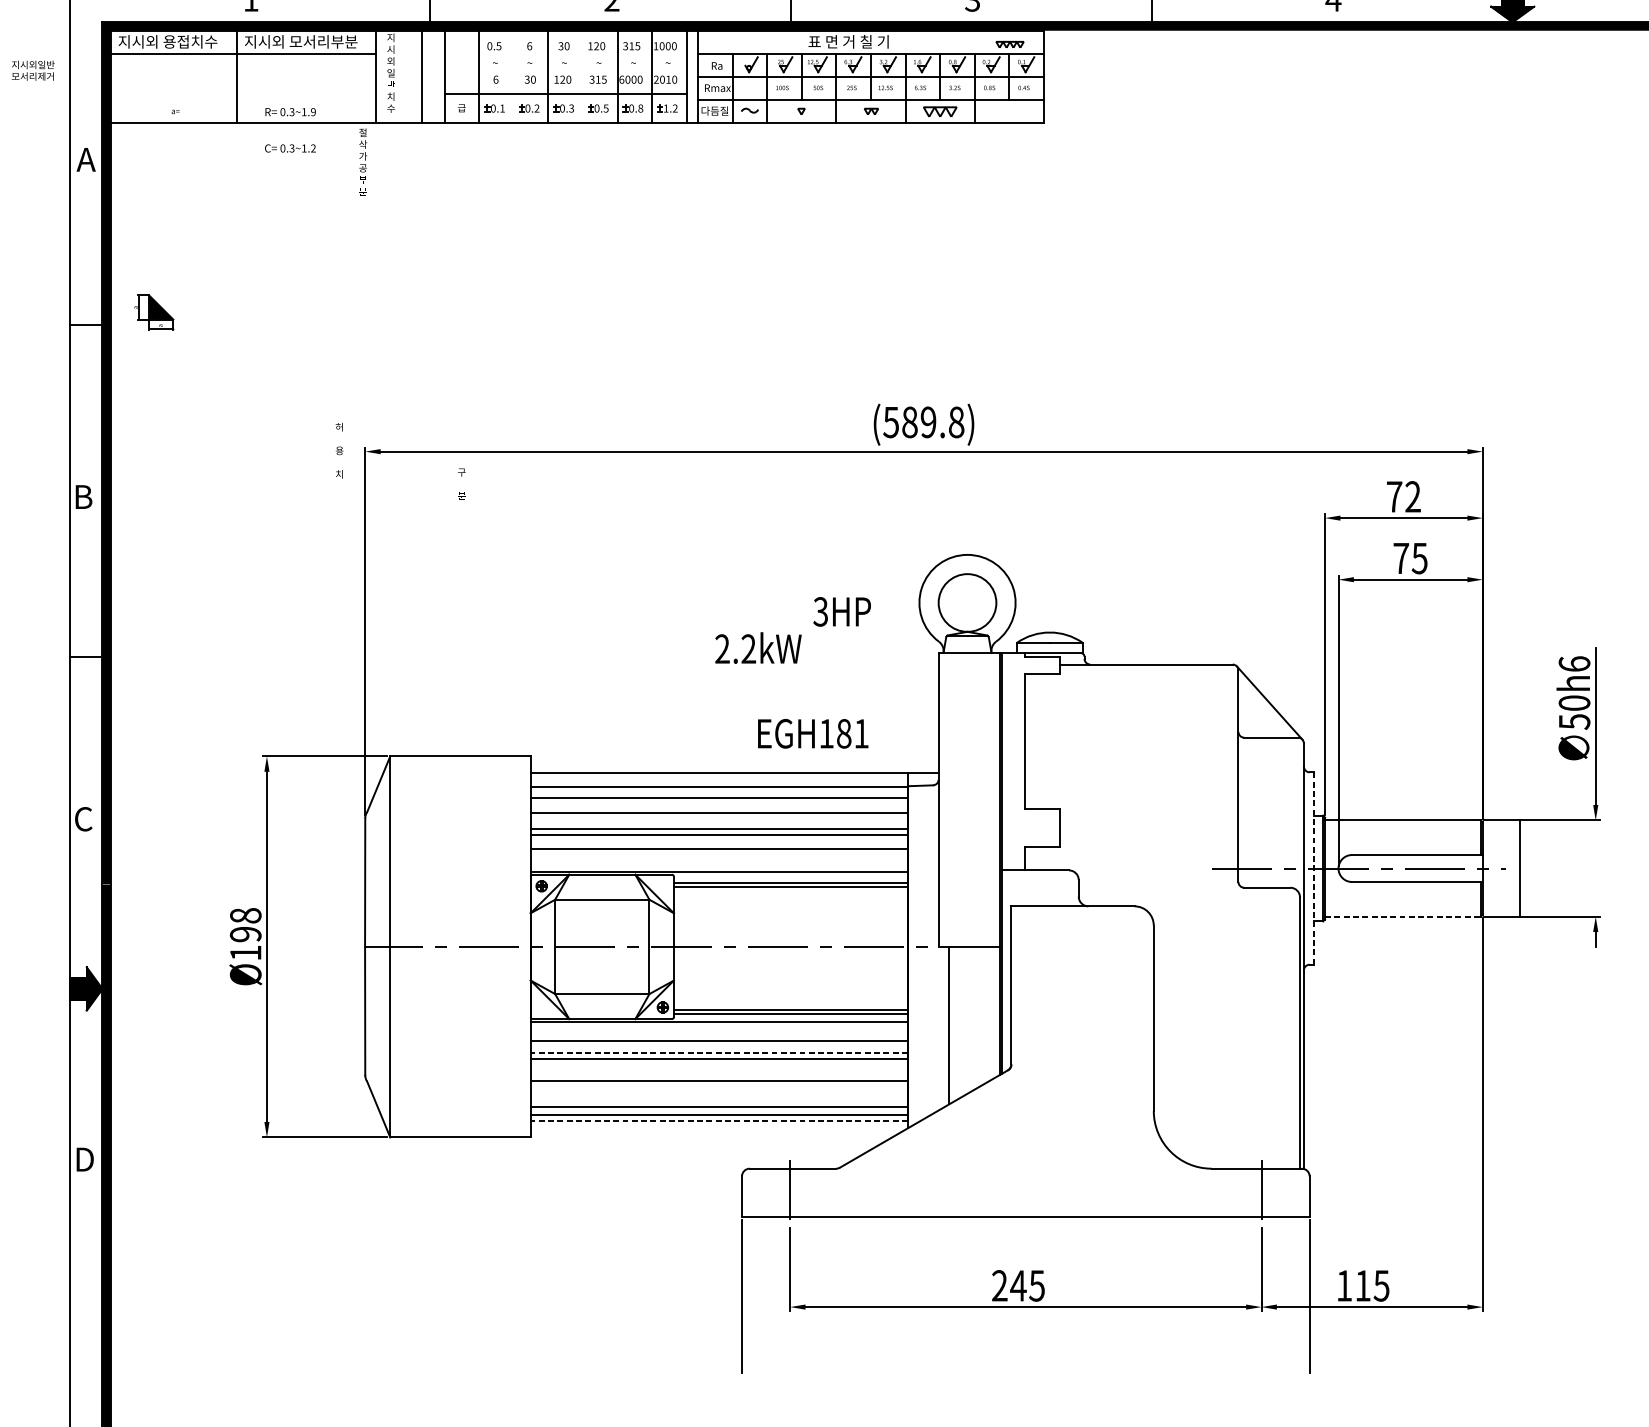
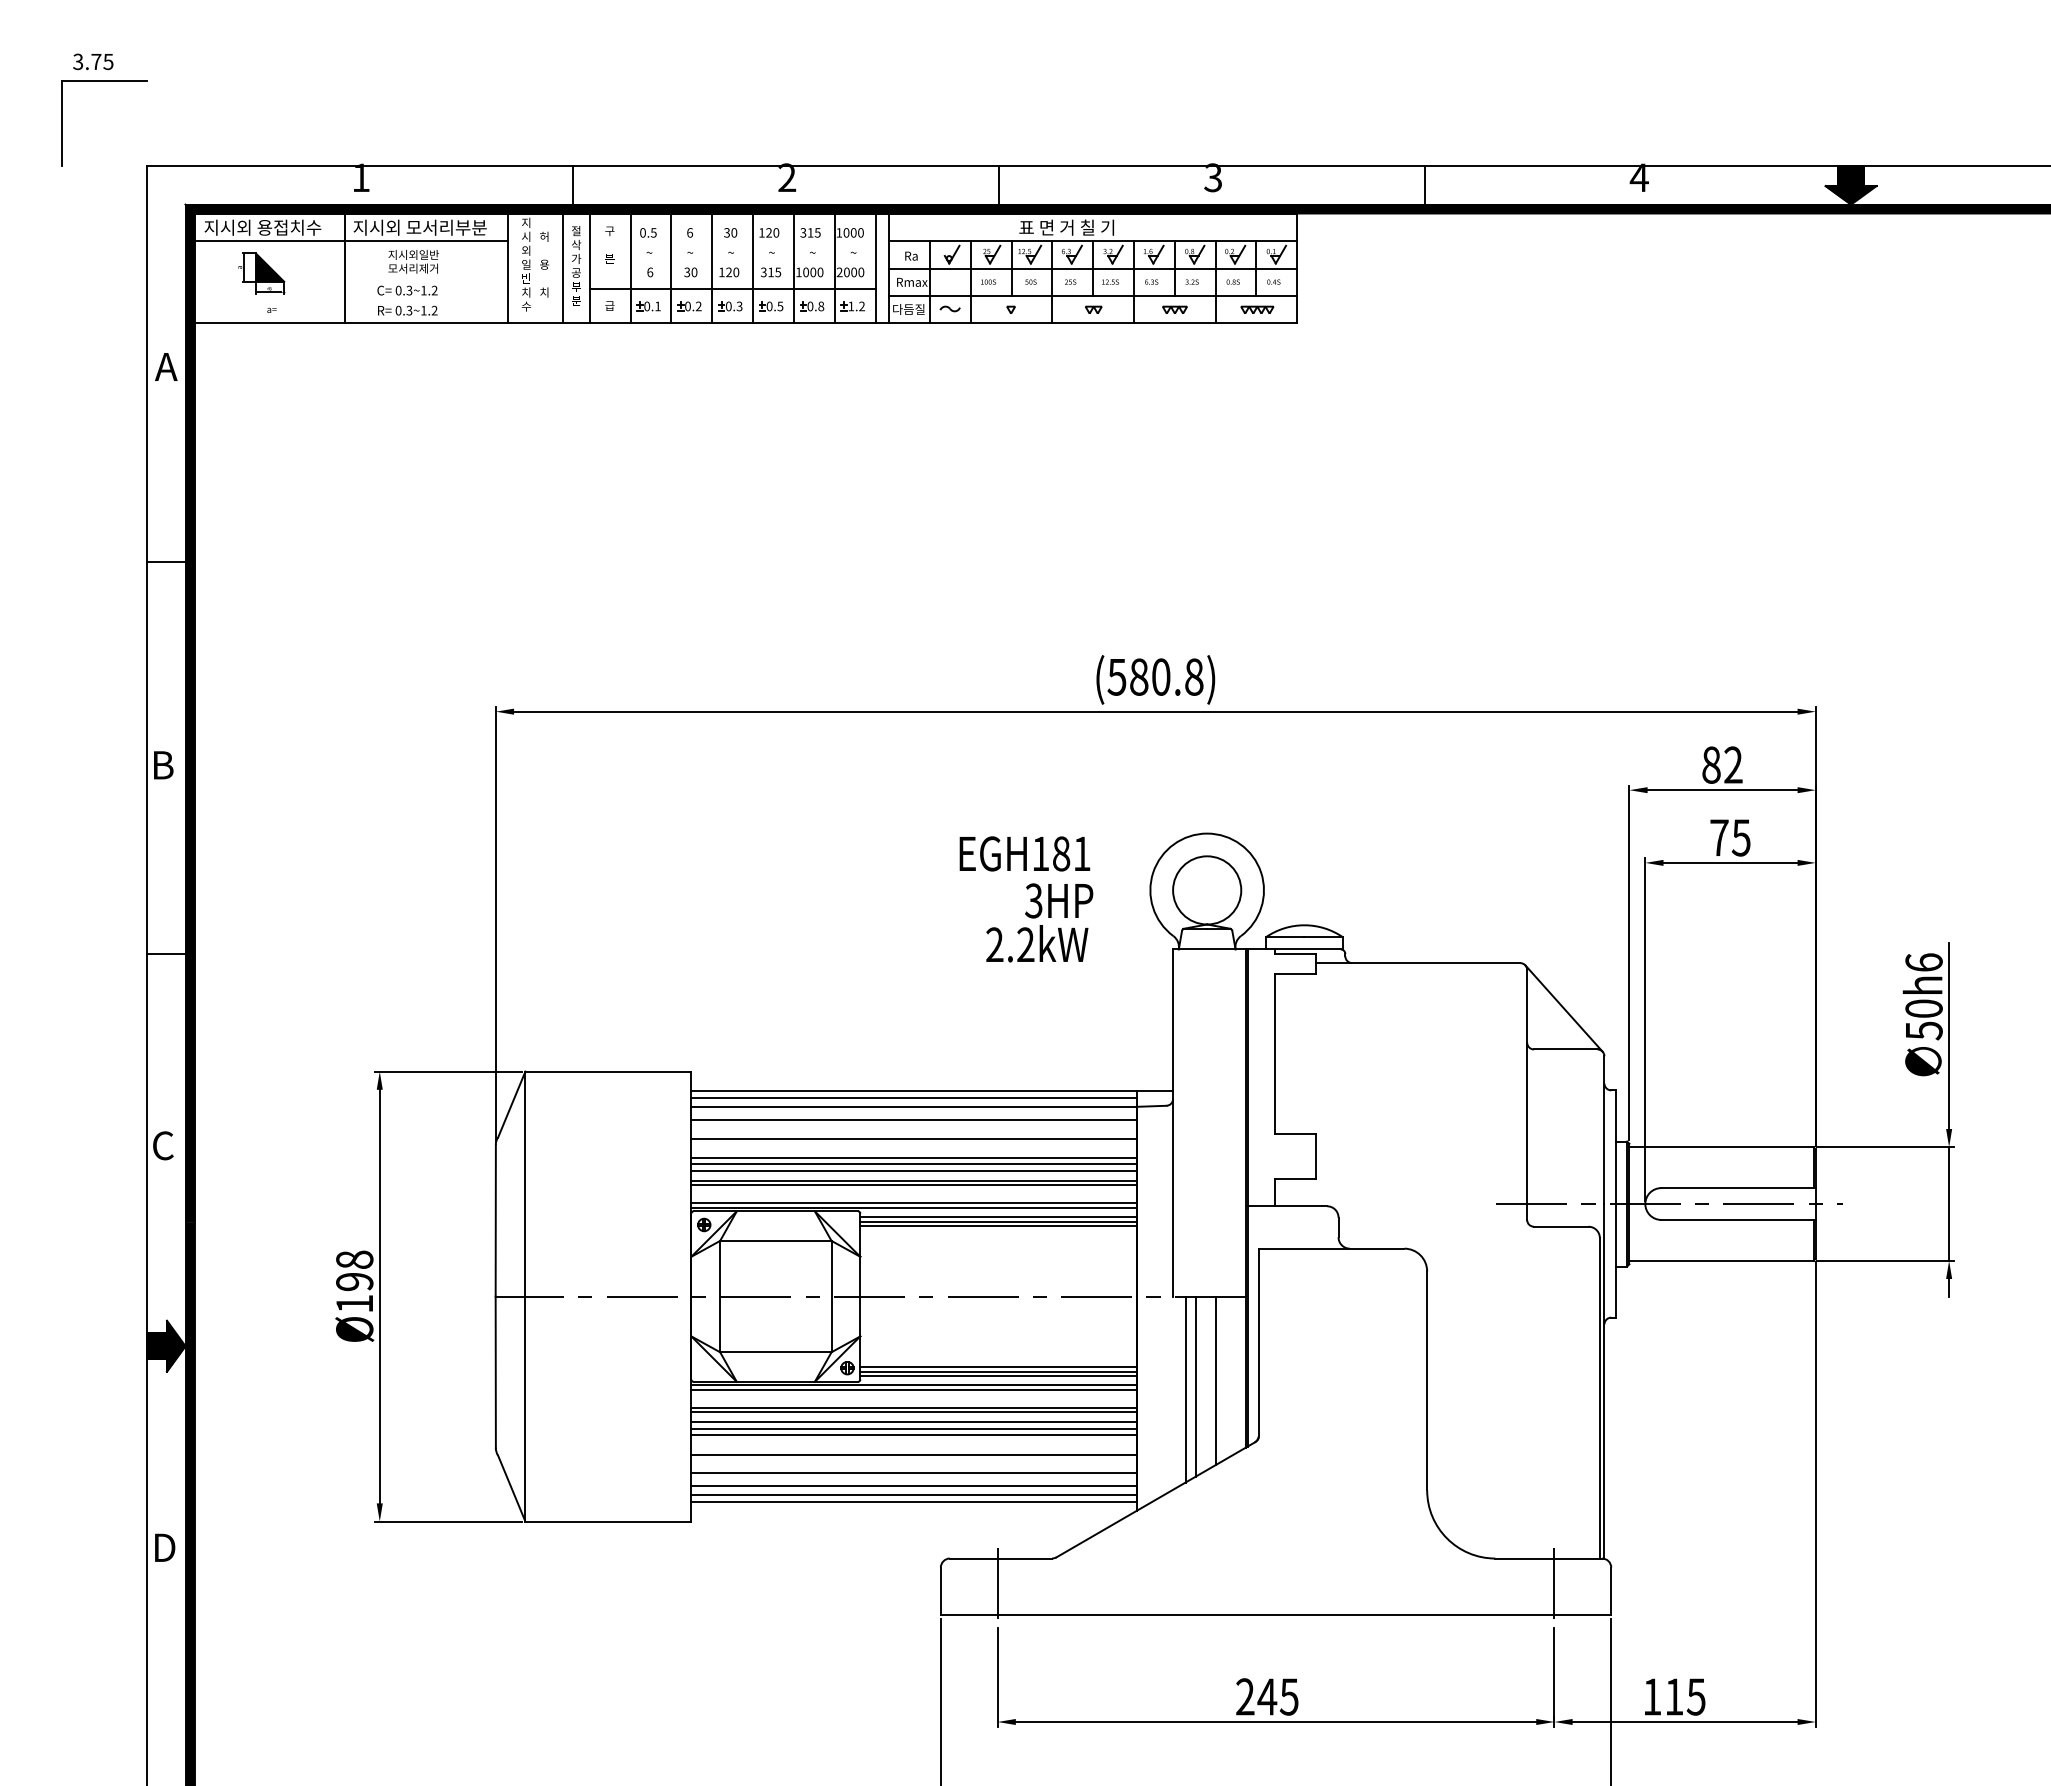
part: (1010, 44) -> (1257, 309), moved
text: (33, 70) -> (413, 261), moved
line: (513, 76) -> (671, 268), added
line: (583, 76) -> (753, 268), added
text: (621, 79) -> (798, 272), 6000 -> 1000
text: (668, 79) -> (854, 272), 2010 -> 2000
text: (313, 111) -> (434, 310), 0.3~1.9 -> 0.3~1.2
part: (939, 111) -> (1174, 309), size x0.62
text: (290, 148) -> (407, 290), moved
text: (363, 161) -> (576, 265), moved
part: (154, 312) -> (261, 273), moved
text: (928, 421) -> (1161, 676), (589.8) -> (580.8)
text: (339, 450) -> (544, 264), moved
text: (461, 483) -> (609, 244), moved
text: (1394, 496) -> (1711, 764), 72 -> 82
text: (758, 647) -> (1037, 943), moved
text: (812, 733) -> (1024, 853), moved
line: (718, 778) -> (913, 1097), added
line: (718, 840) -> (913, 1171), added
line: (718, 852) -> (913, 1185), added
line: (718, 868) -> (913, 1203), added
line: (1313, 868) -> (1615, 1204), dashed -> solid
line: (1519, 868) -> (1949, 1203), moved
line: (790, 879) -> (998, 1217), added
line: (1402, 916) -> (1721, 1260), dashed -> solid
line: (790, 1006) -> (998, 1367), added
line: (975, 1017) -> (1216, 1380), added
line: (957, 1023) -> (1195, 1386), added
line: (718, 1025) -> (913, 1389), added
line: (718, 1045) -> (913, 1412), added
line: (719, 1053) -> (914, 1422), dashed -> solid
line: (718, 1064) -> (913, 1435), added
line: (718, 1096) -> (913, 1473), added
line: (719, 1120) -> (914, 1501), dashed -> solid

